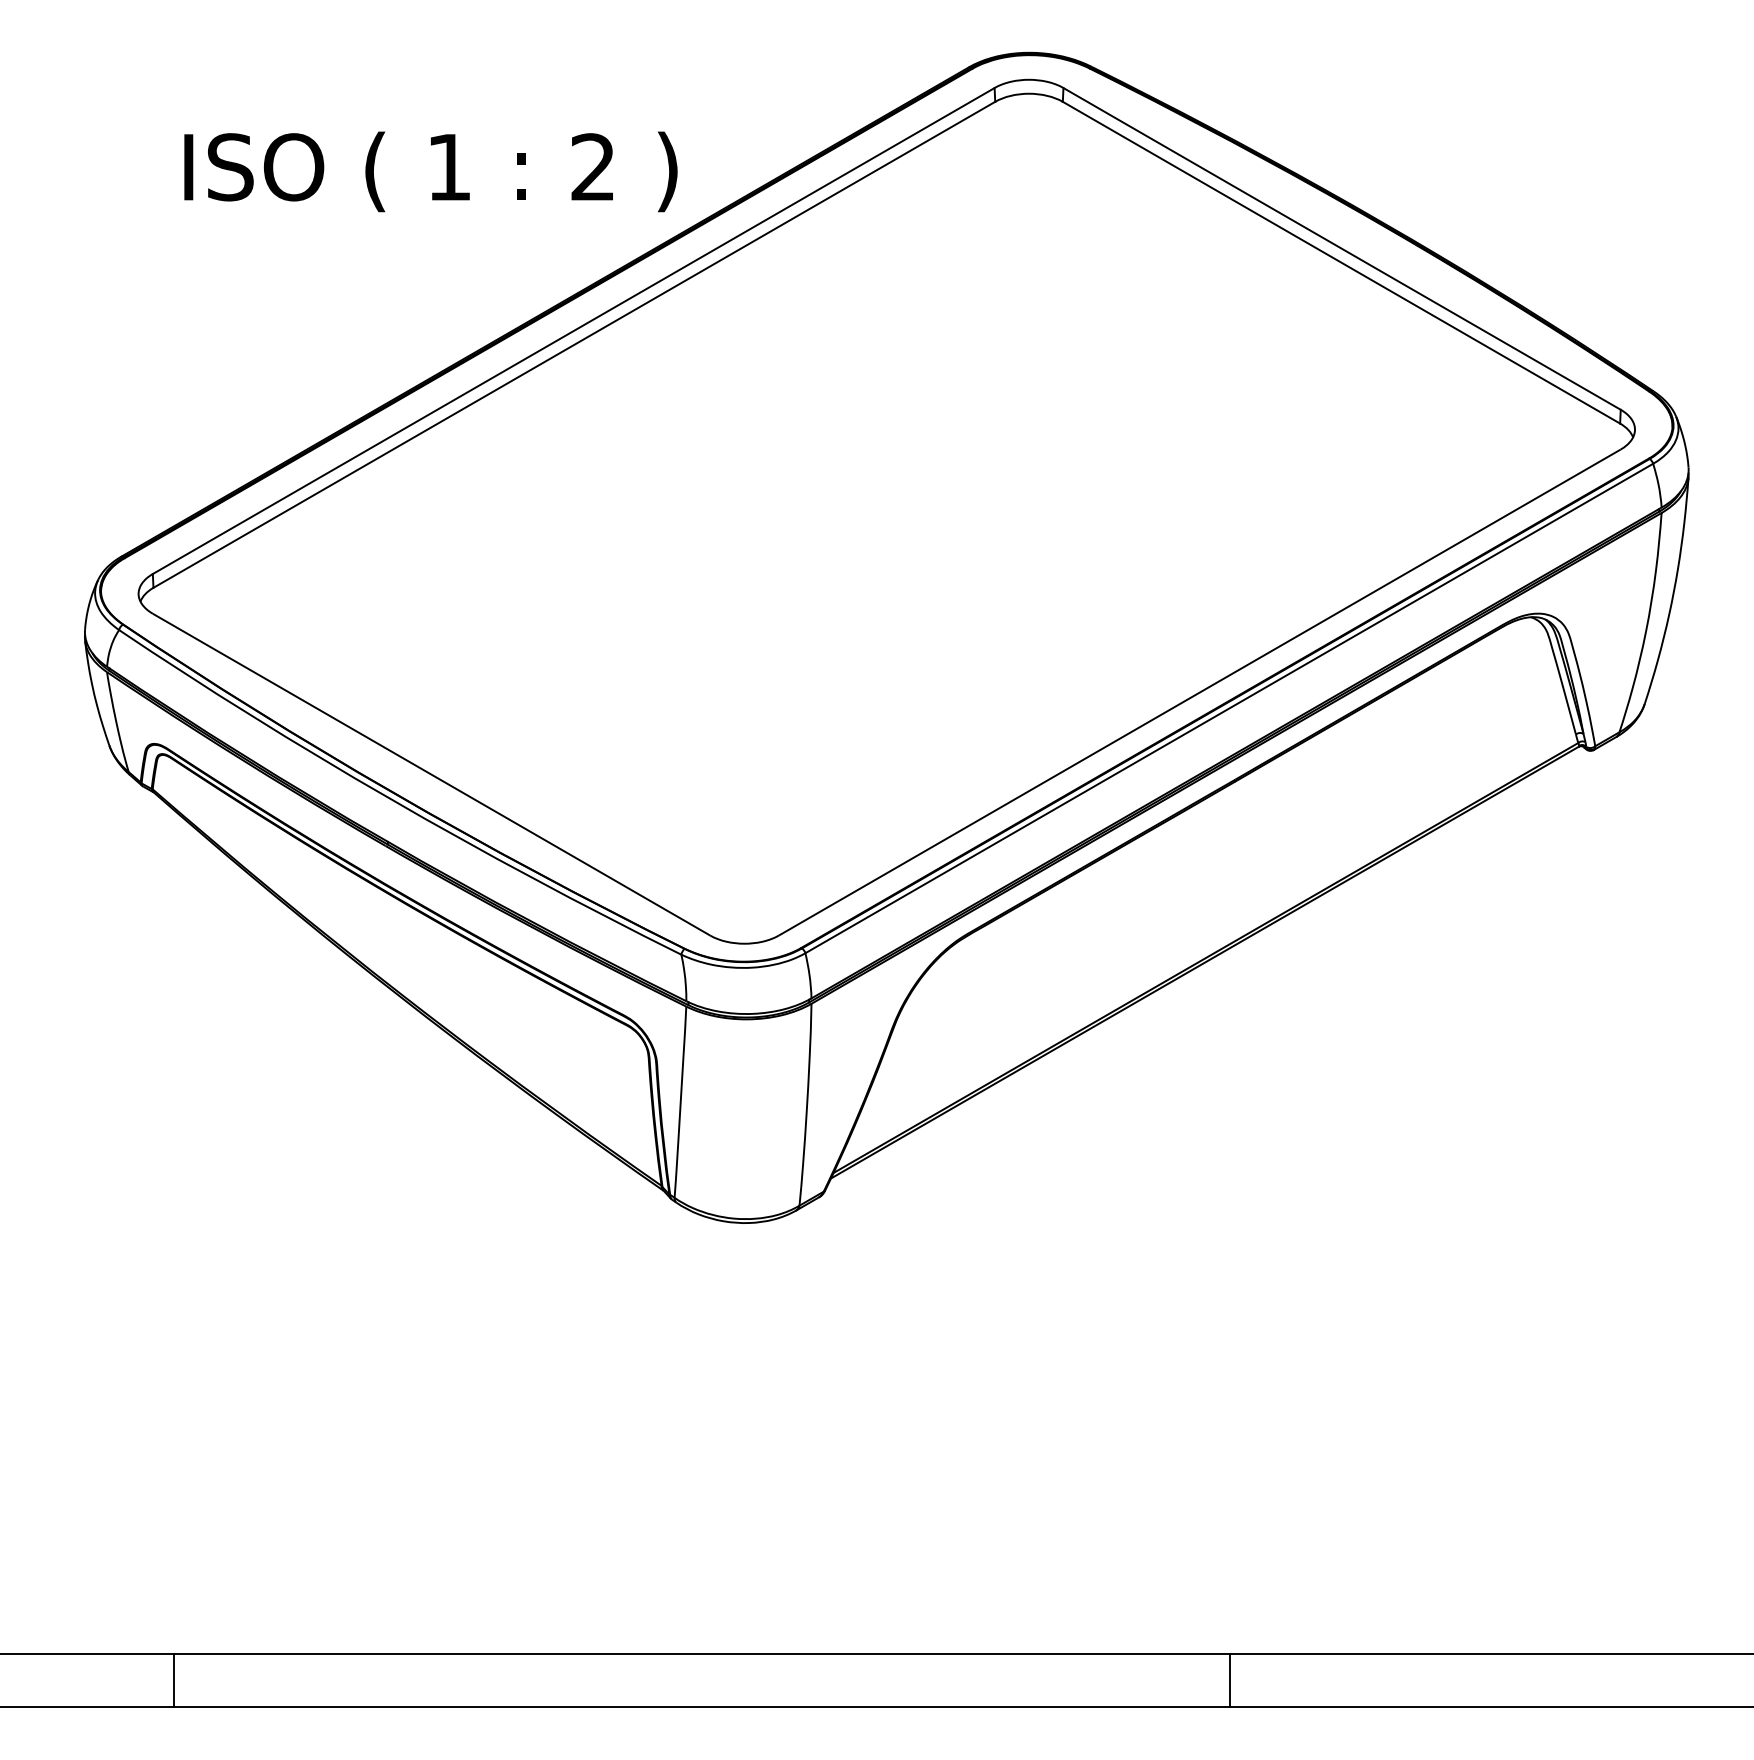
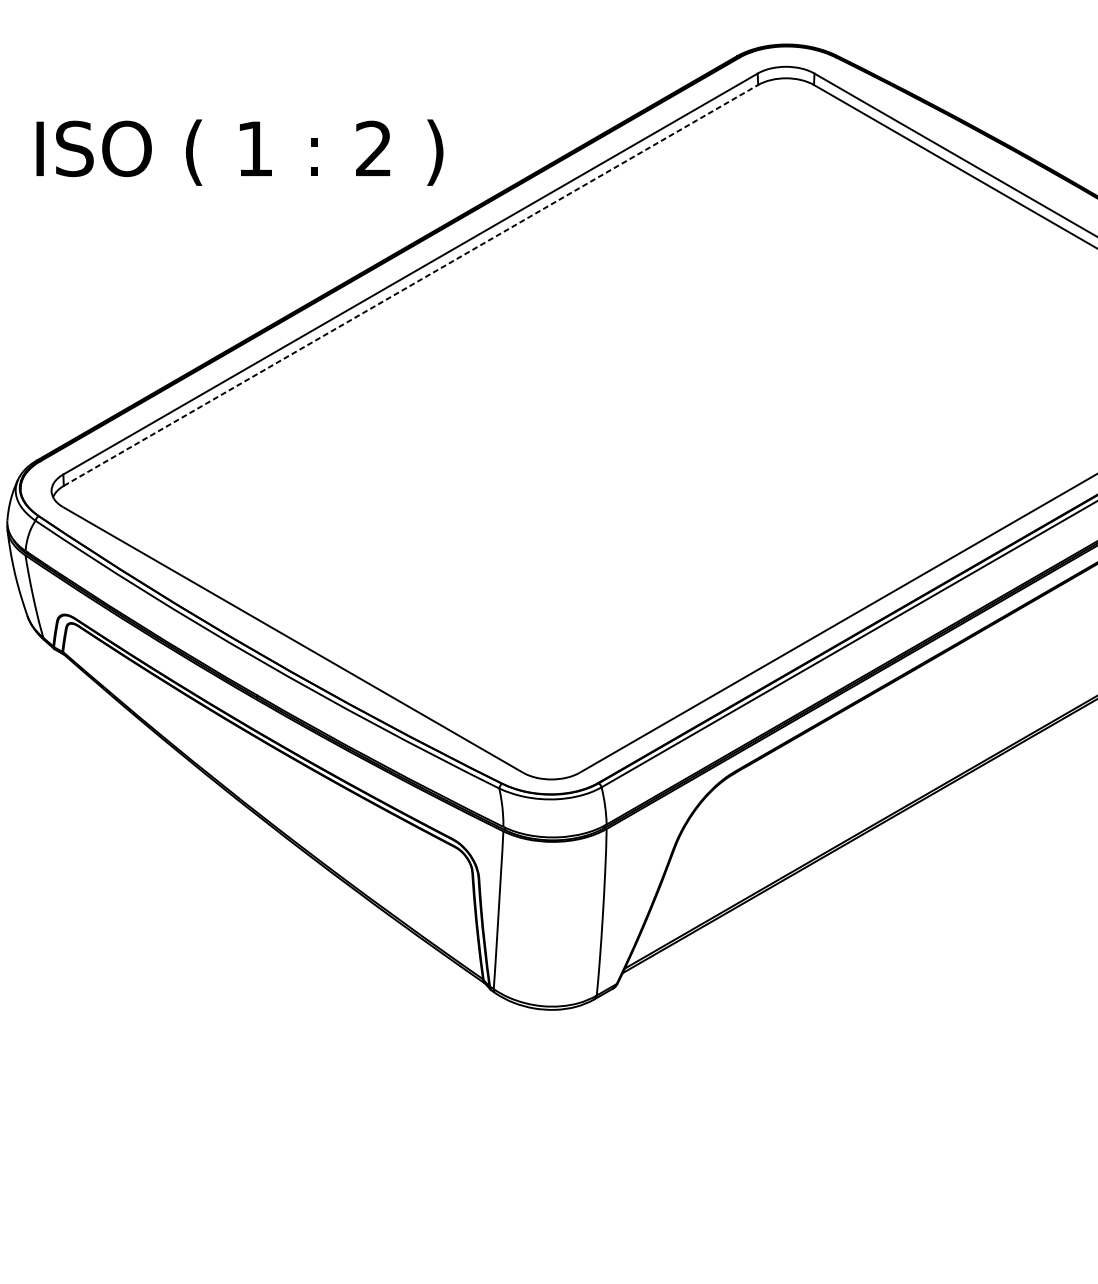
text: (430, 171) -> (239, 152), moved
line: (574, 344) -> (411, 285), solid -> dashed

